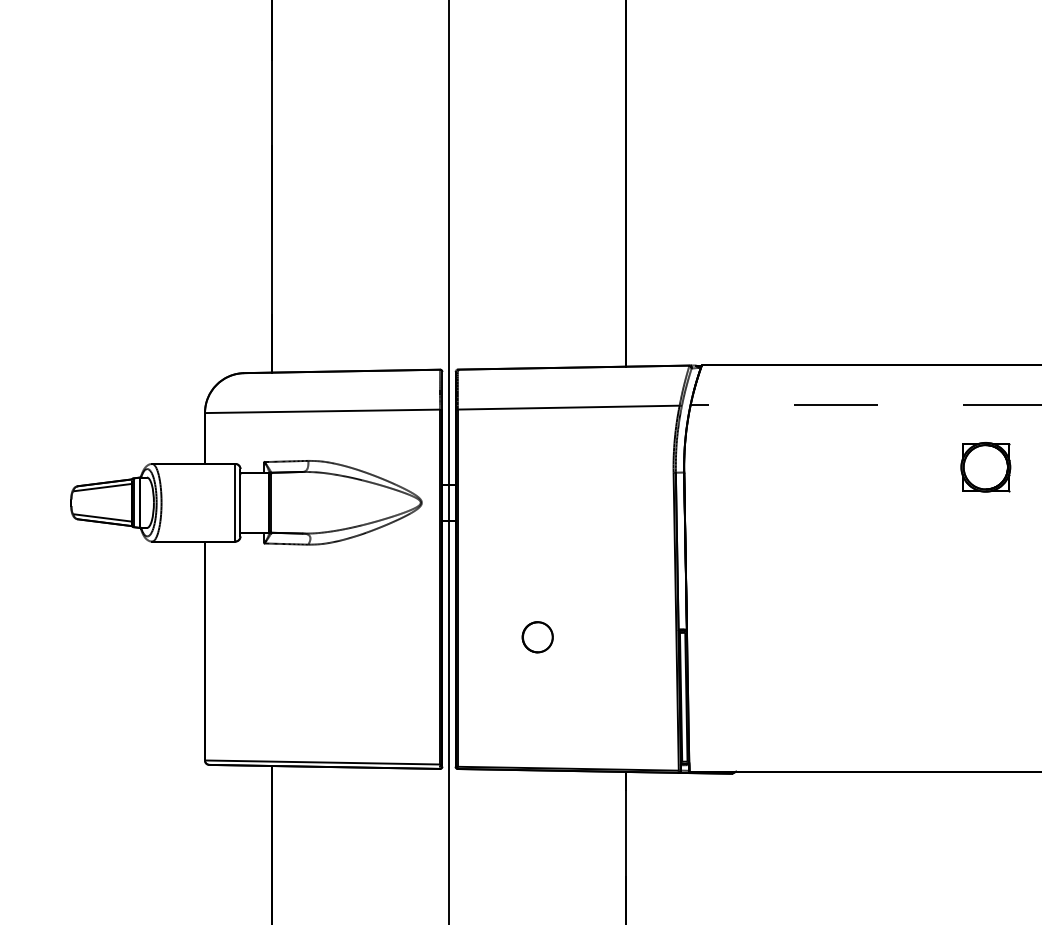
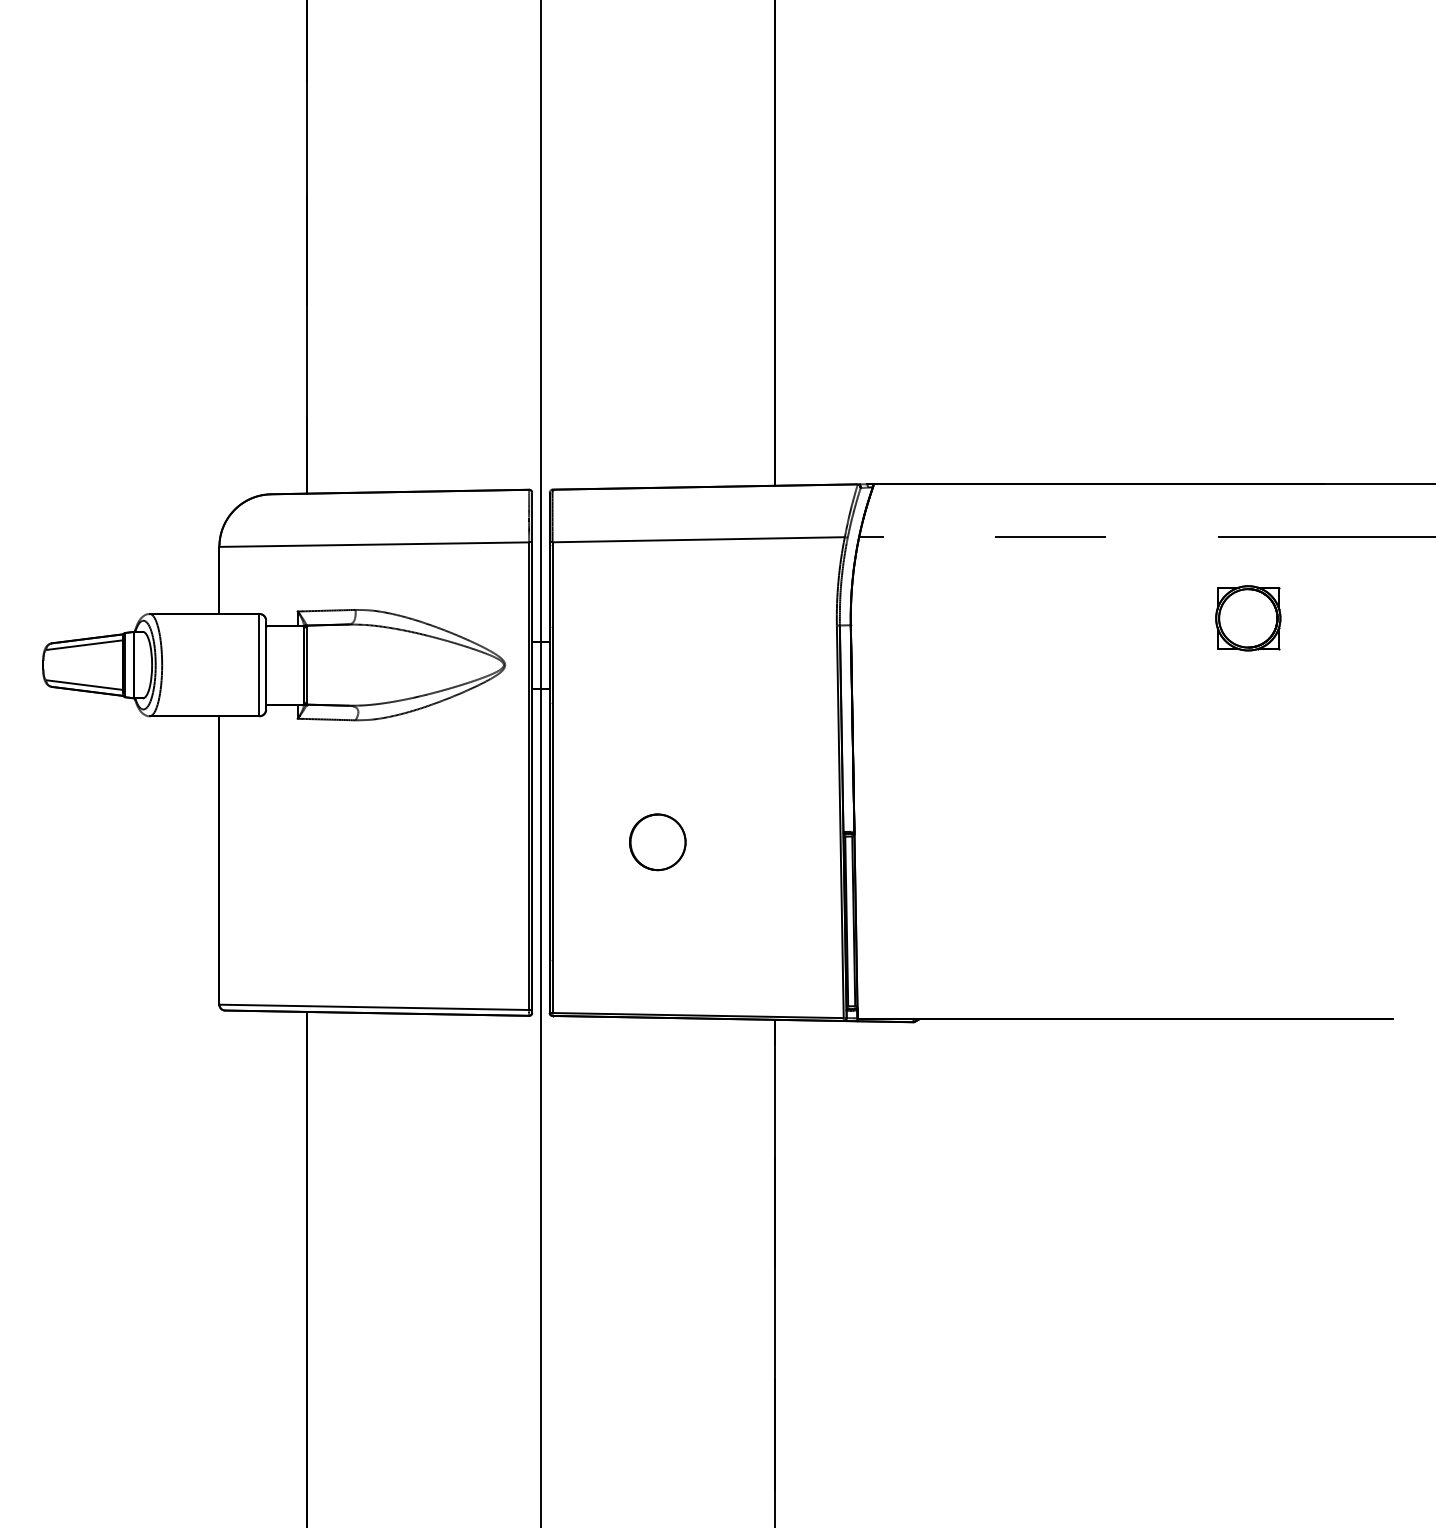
part: (537, 637) -> (657, 842), size x1.4

